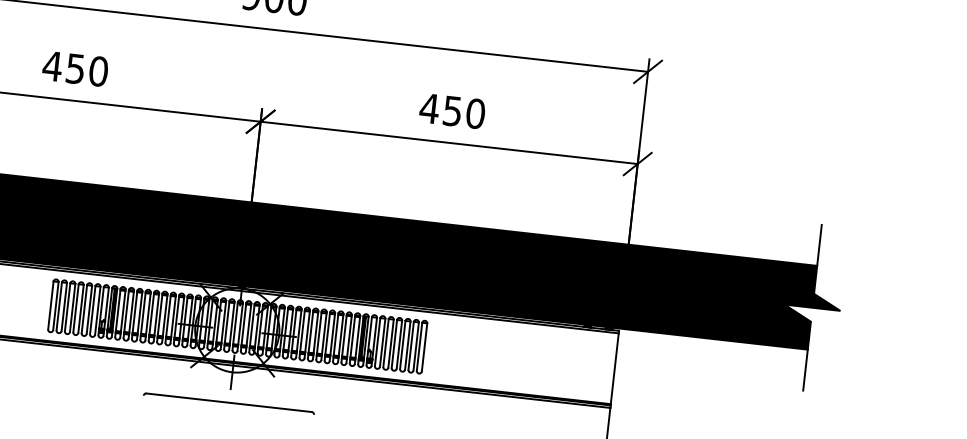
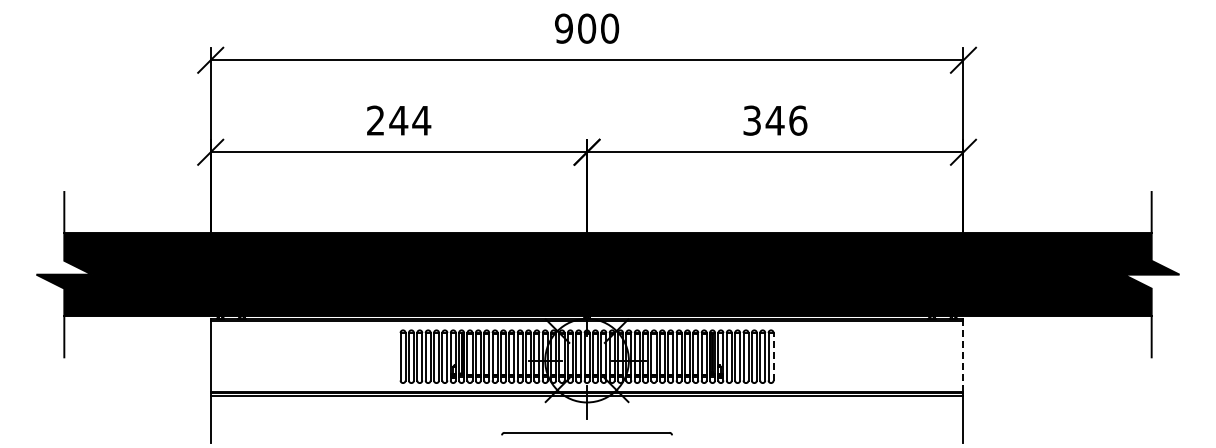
text: (75, 68) -> (398, 120), 450 -> 244
text: (451, 110) -> (774, 120), 450 -> 346
line: (424, 347) -> (773, 356), solid -> dashed
line: (614, 368) -> (963, 356), solid -> dashed

